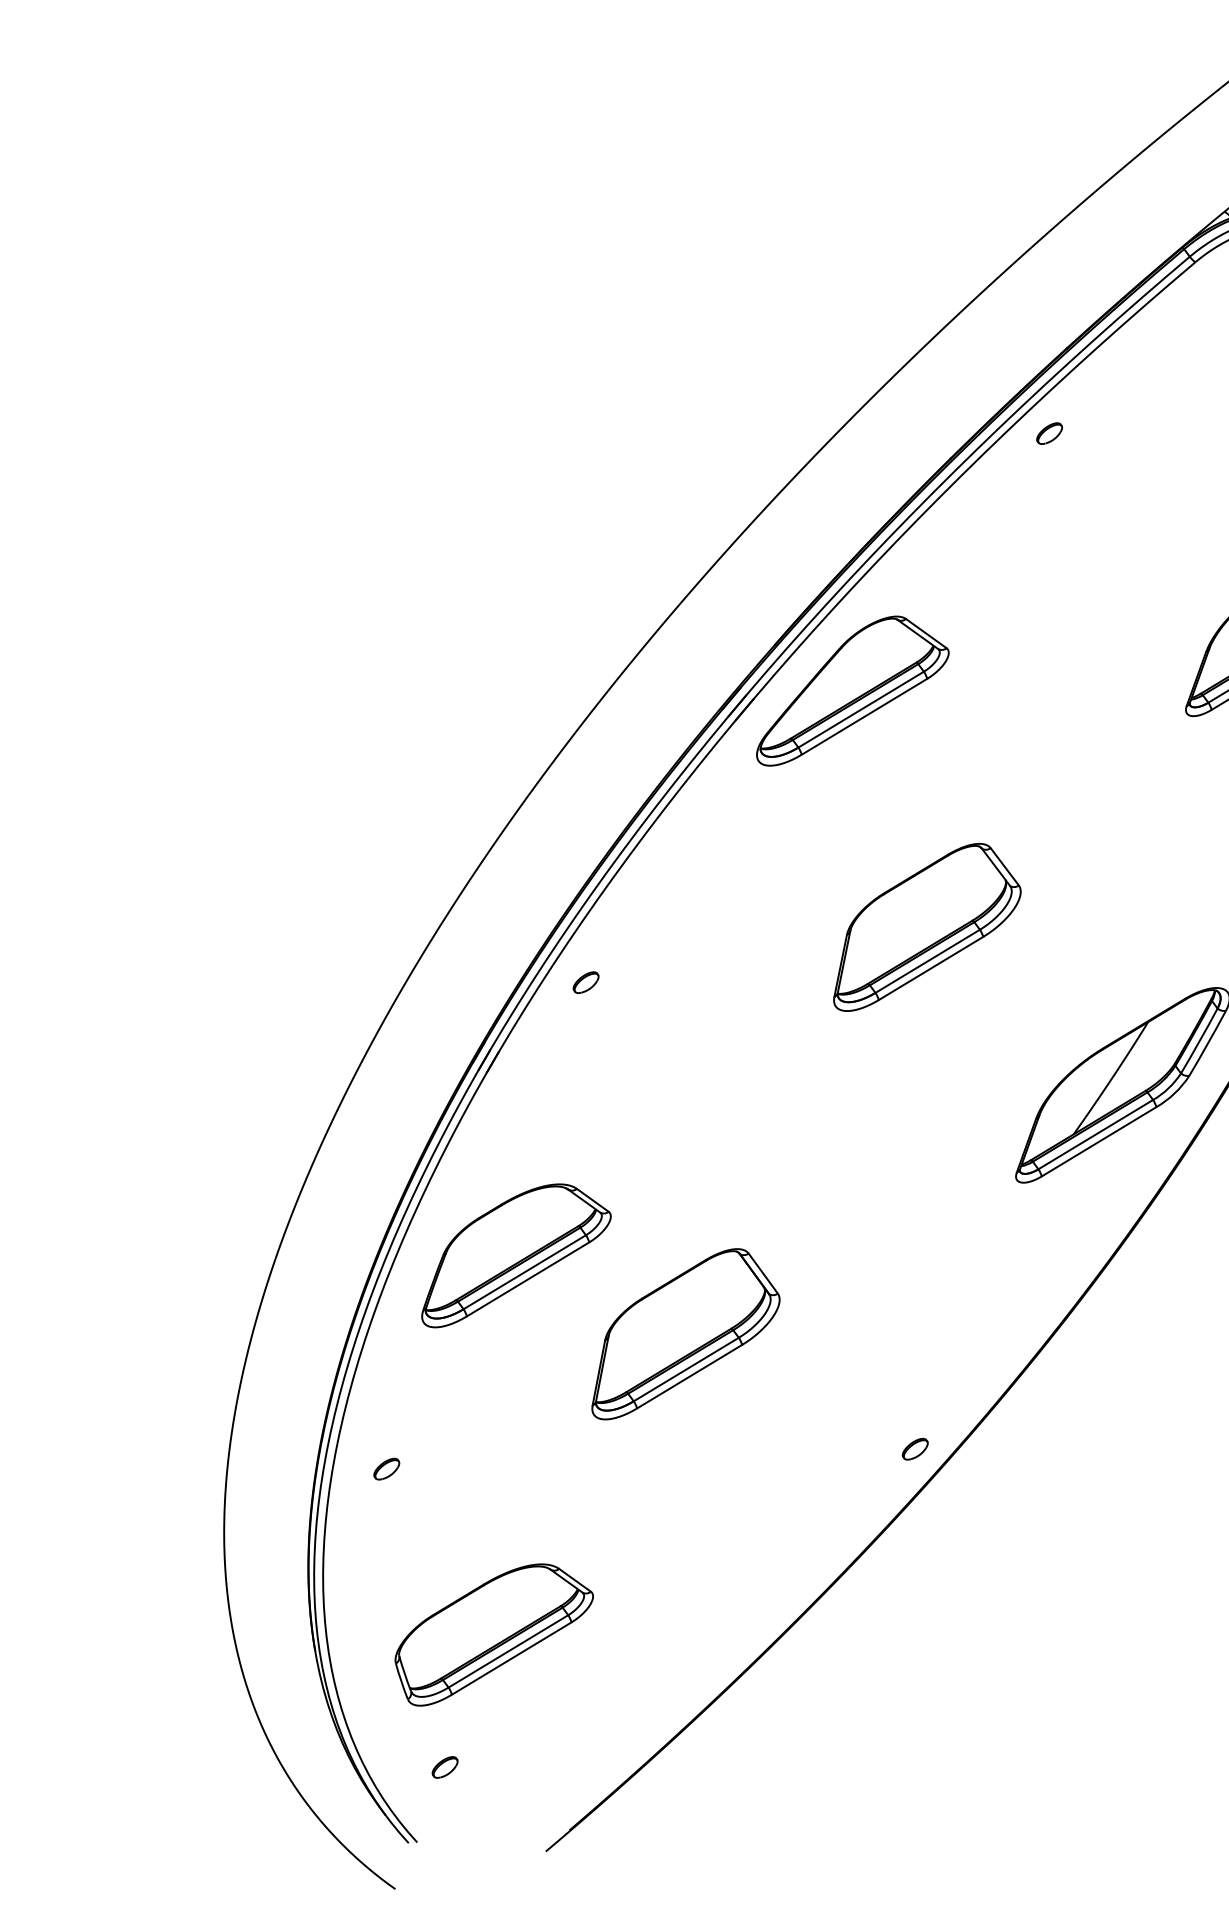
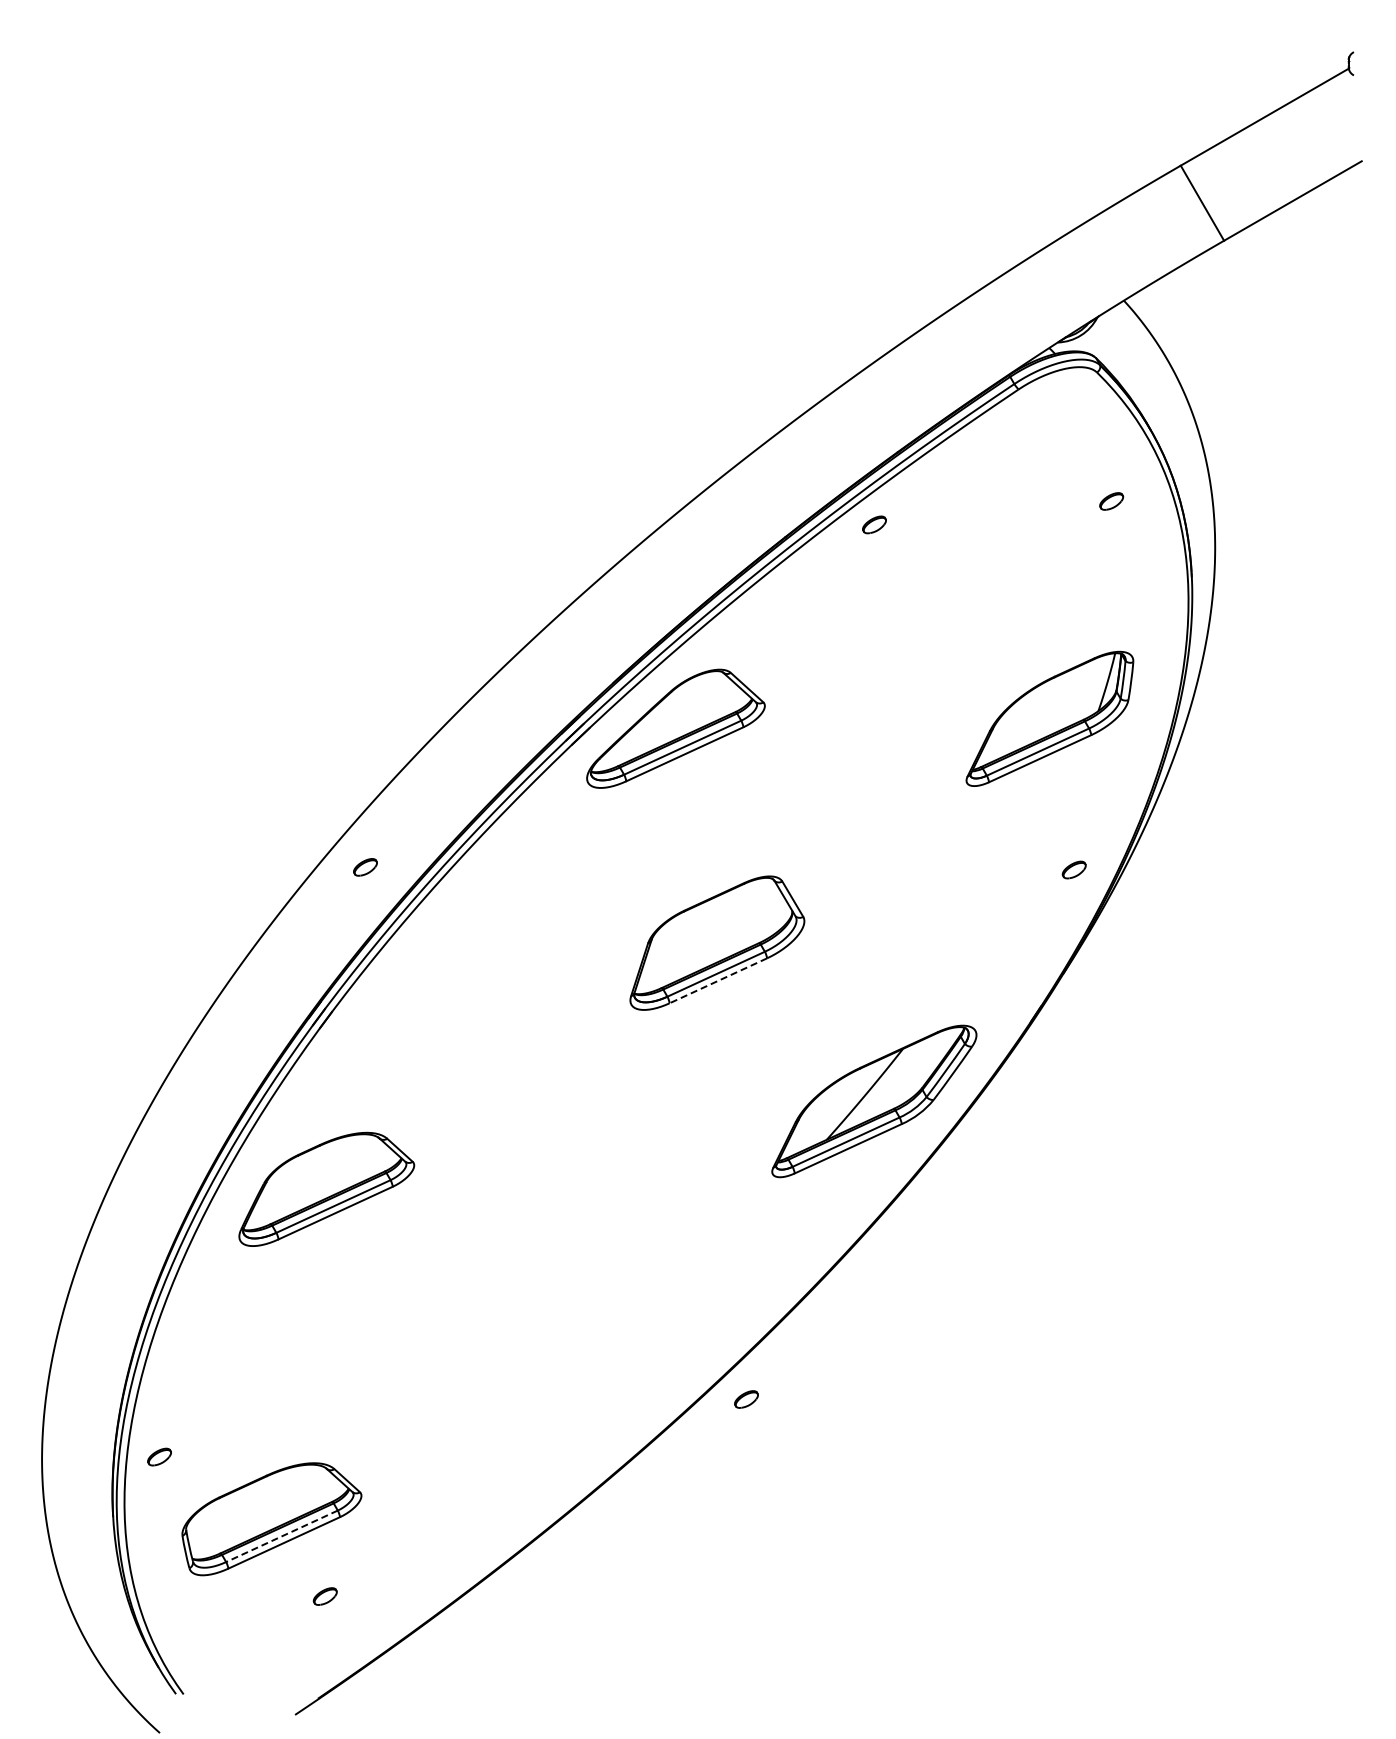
line: (931, 968) -> (718, 980), solid -> dashed
part: (586, 982) -> (365, 867), moved
part: (683, 1333) -> (466, 1275), removed
part: (915, 1449) -> (746, 1399), moved
part: (386, 1468) -> (159, 1456), moved
line: (507, 1651) -> (281, 1536), solid -> dashed
part: (444, 1767) -> (324, 1596), moved

